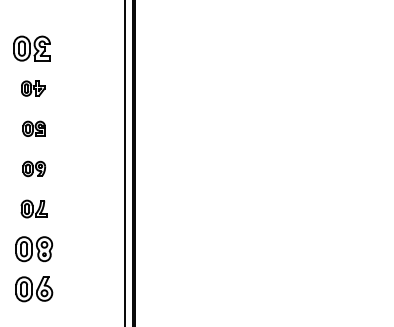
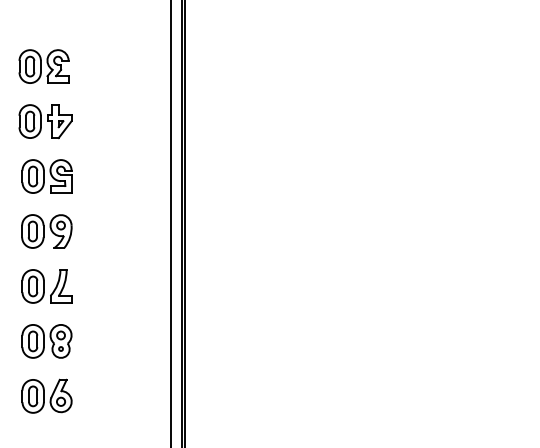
part: (33, 88) -> (45, 121), size x1.67
part: (33, 128) -> (45, 176), size x1.67
part: (34, 168) -> (47, 230), size x1.67
part: (33, 208) -> (45, 285), size x1.43

